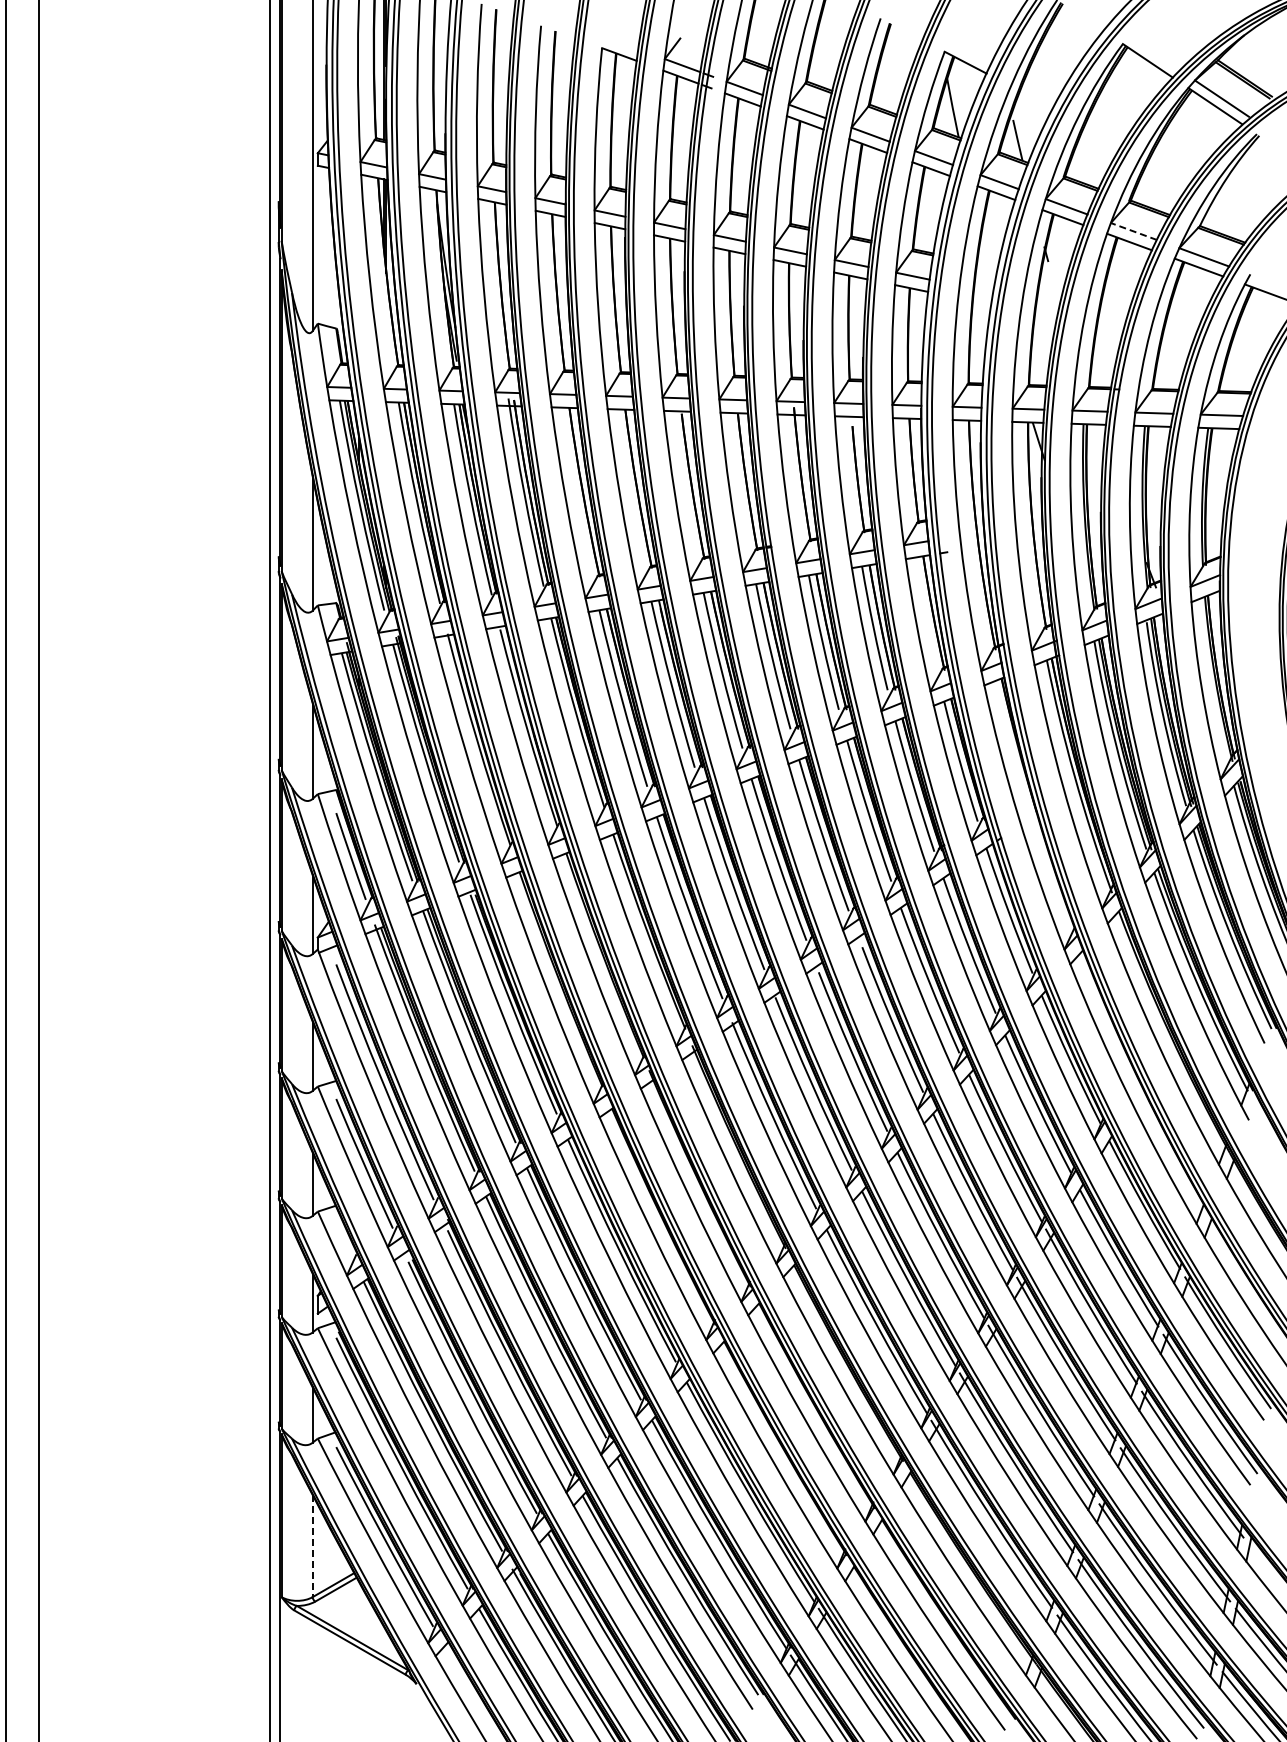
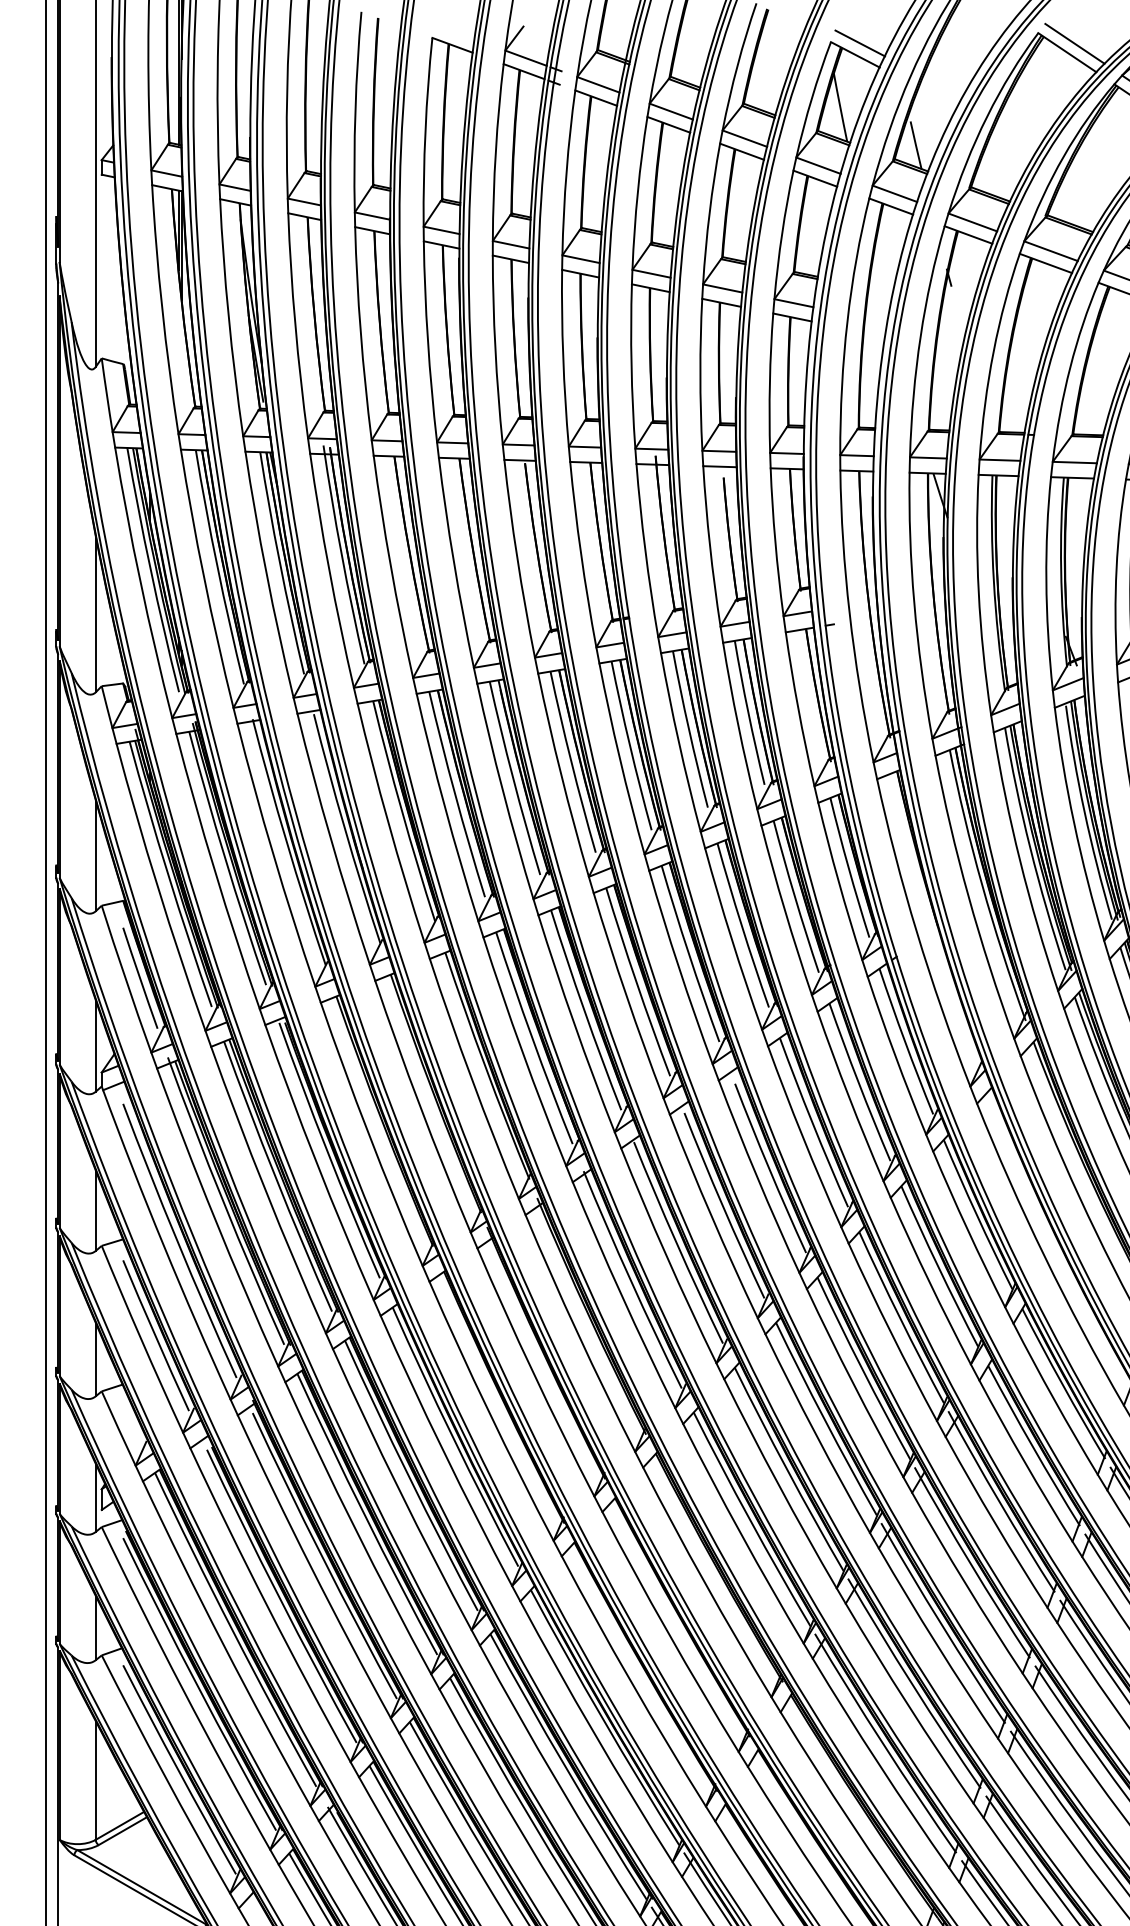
line: (969, 52) -> (859, 42), added
line: (1154, 53) -> (1075, 44), added
line: (1133, 231) -> (1050, 251), dashed -> solid
line: (312, 1546) -> (95, 1780), dashed -> solid

